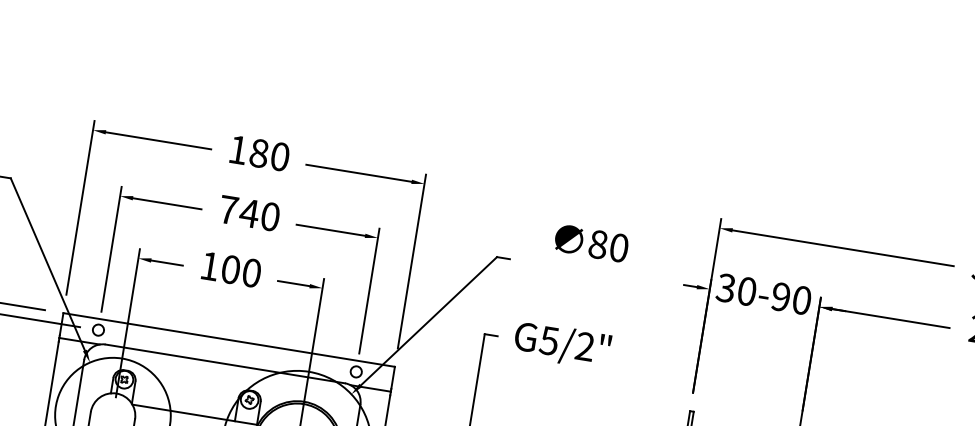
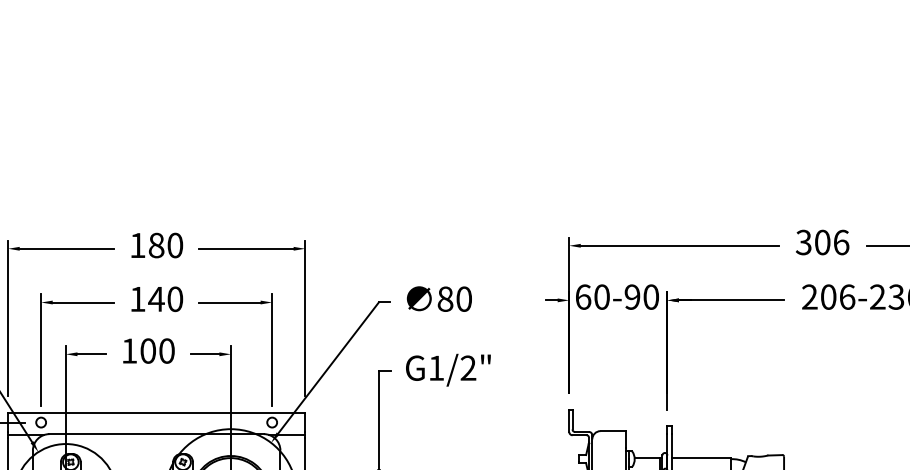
text: (228, 210) -> (137, 299), 740 -> 140
text: (590, 242) -> (438, 298), moved
text: (726, 287) -> (583, 296), 30-90 -> 60-90
text: (549, 340) -> (436, 367), G5/2" -> G1/2"

